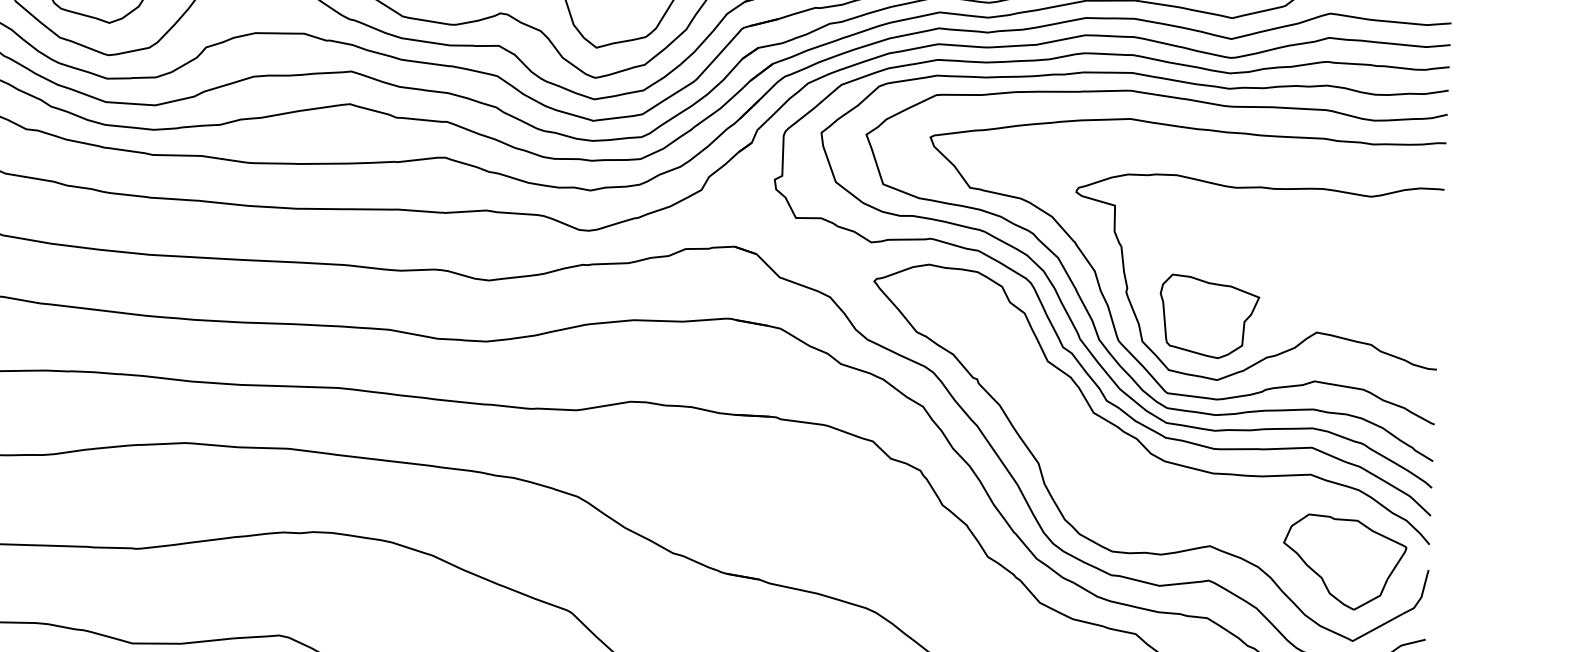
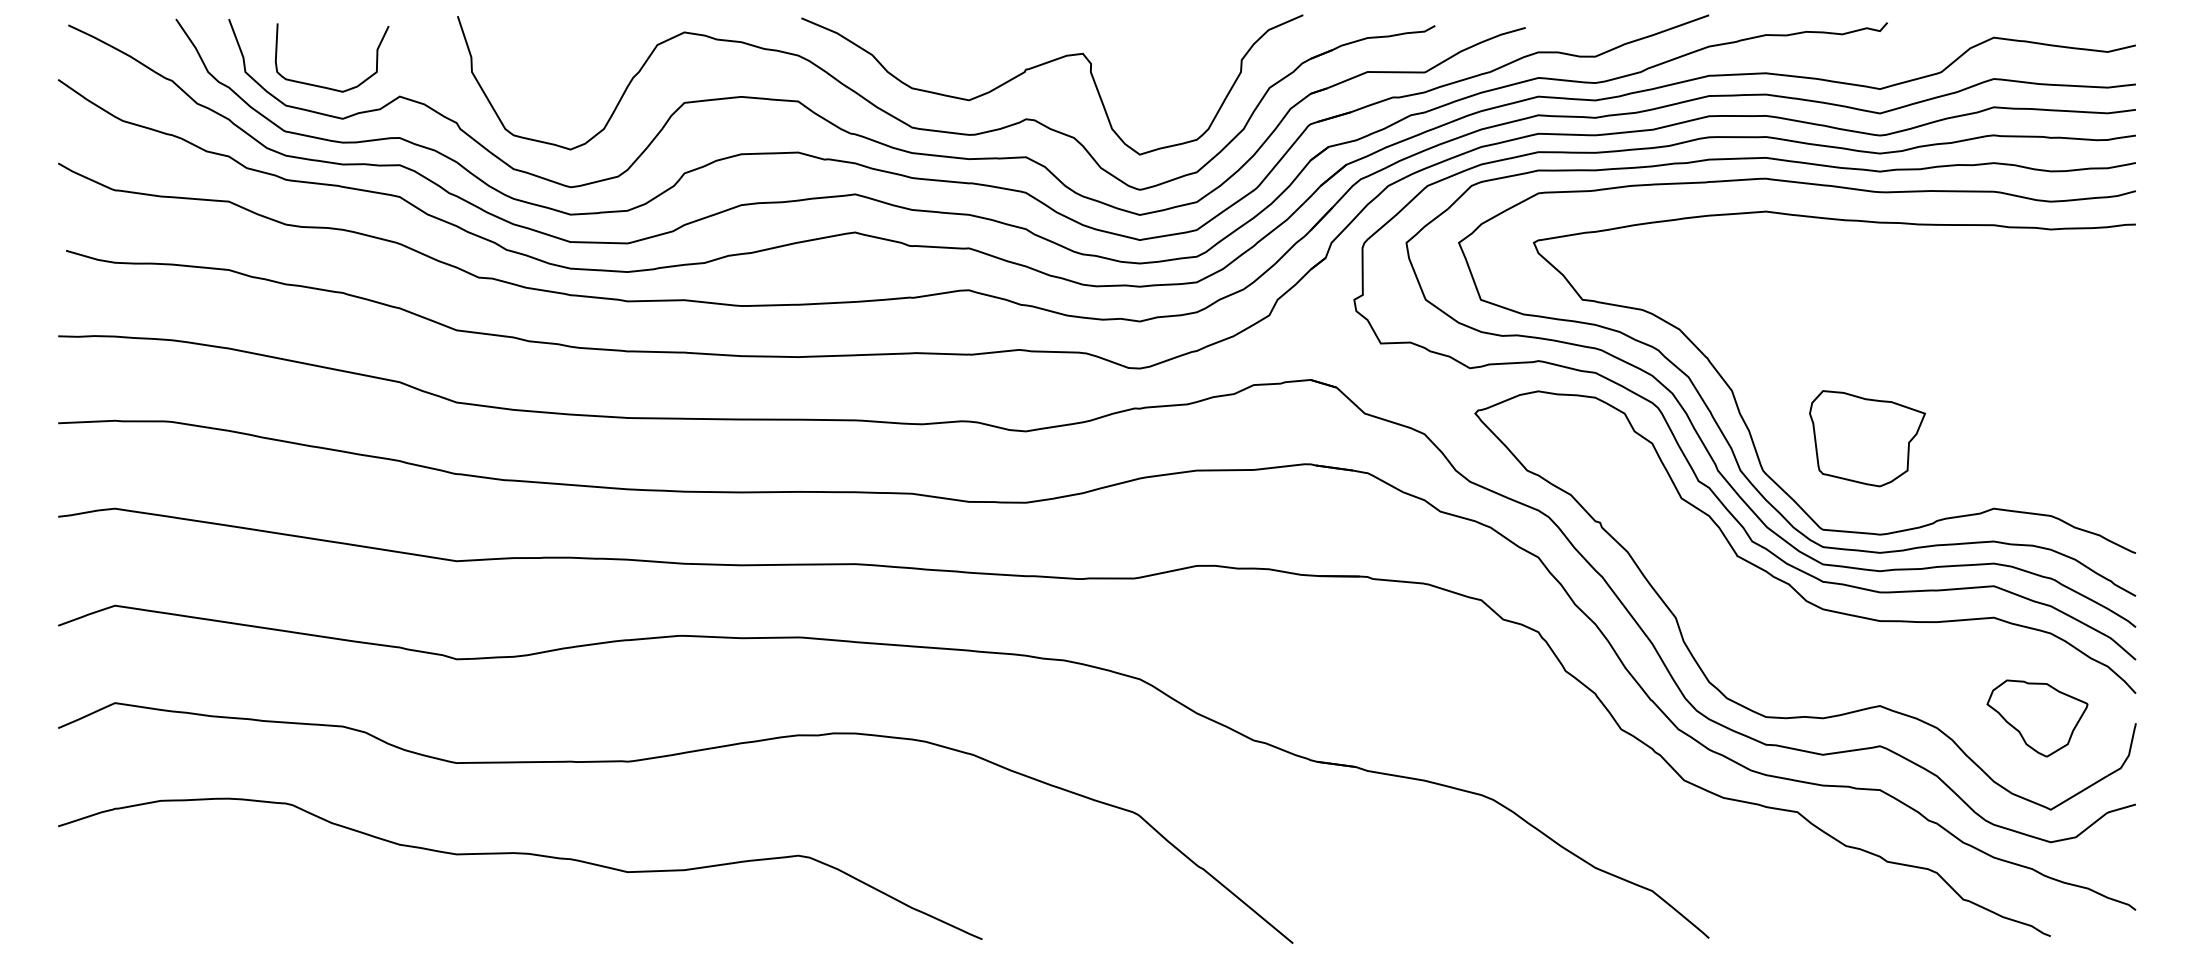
curve: (1286, 350) -> (1959, 473), removed
part: (1344, 562) -> (2037, 718), size x0.7

